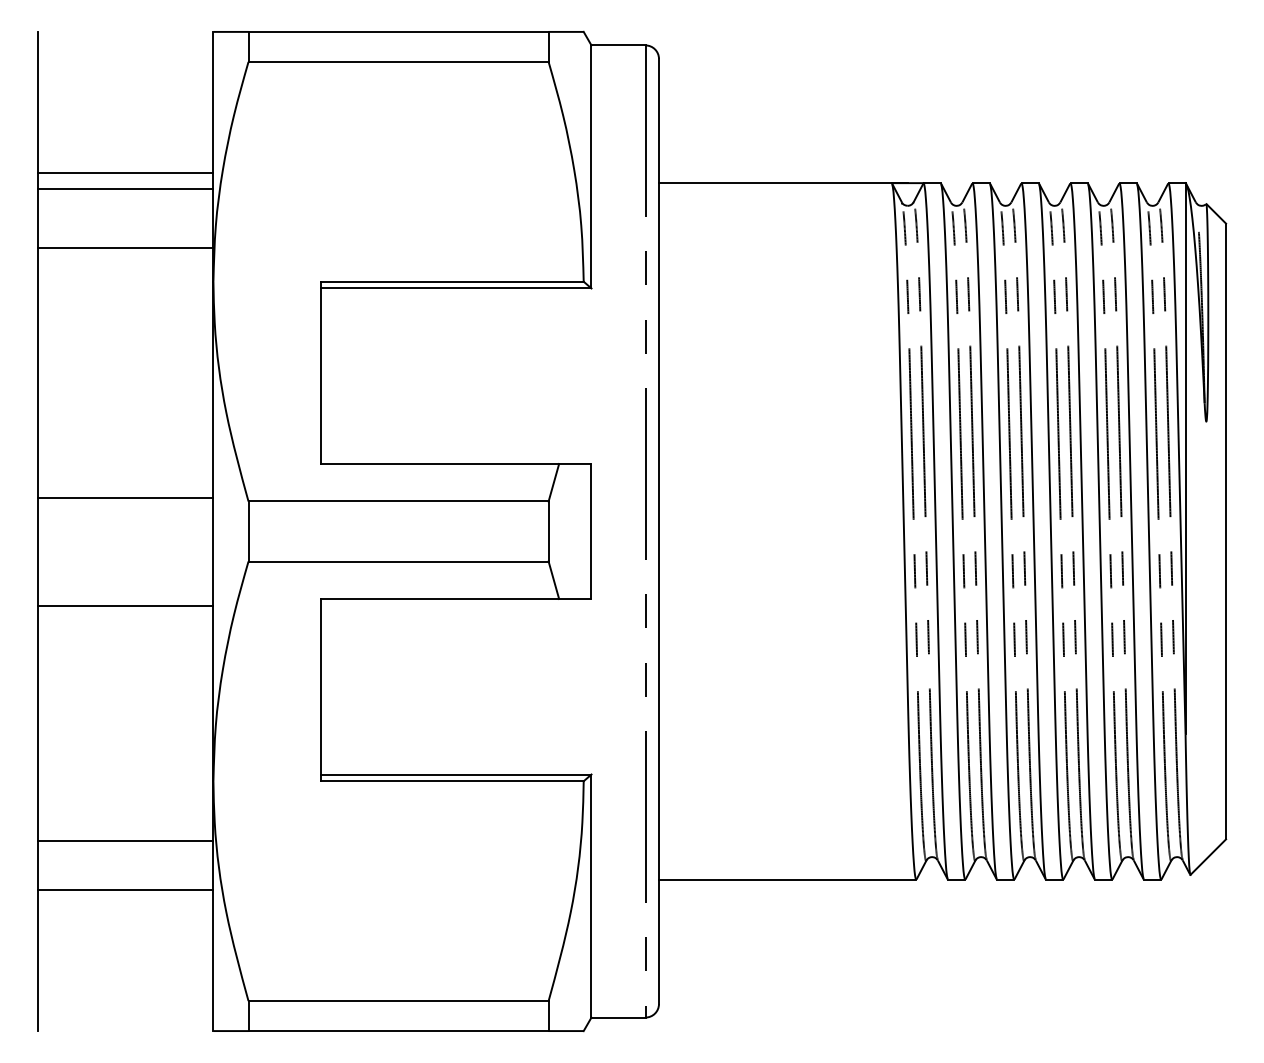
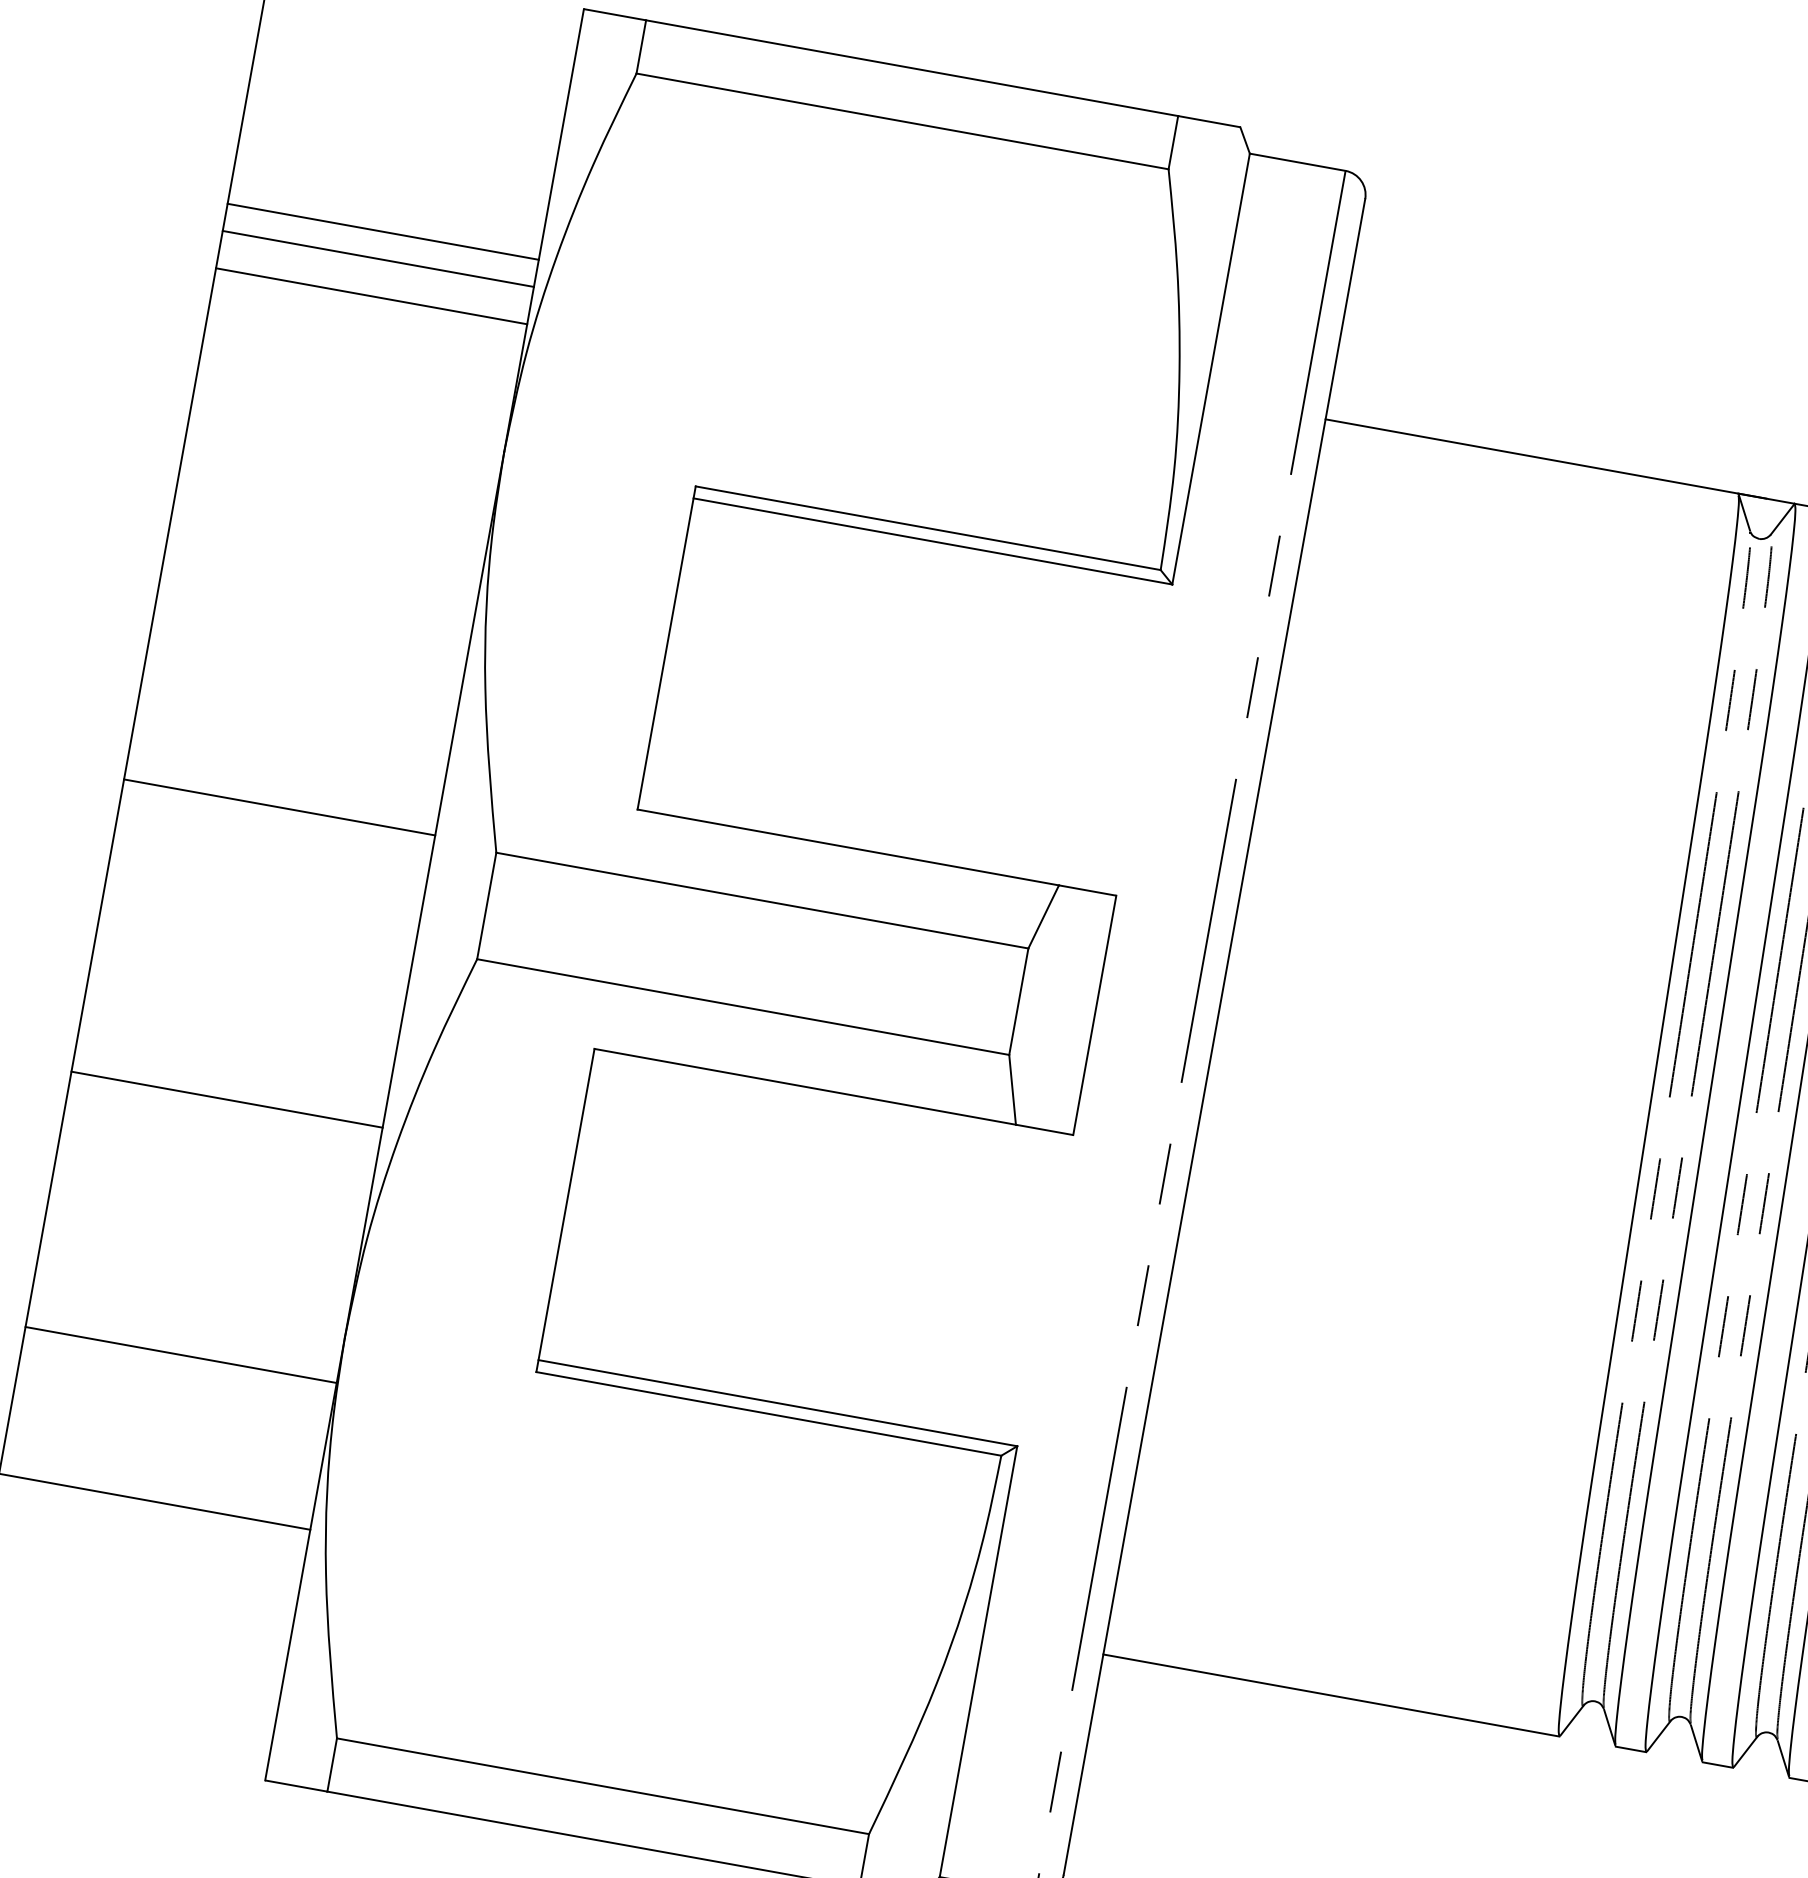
line: (125, 247) -> (371, 295), moved
line: (125, 605) -> (226, 1098), moved
line: (125, 840) -> (180, 1354), moved

